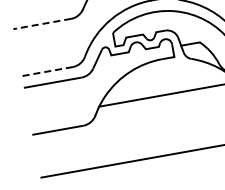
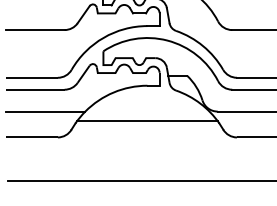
line: (41, 24) -> (34, 30), dashed -> solid
line: (46, 71) -> (31, 77), dashed -> solid
line: (66, 102) -> (45, 111), added

